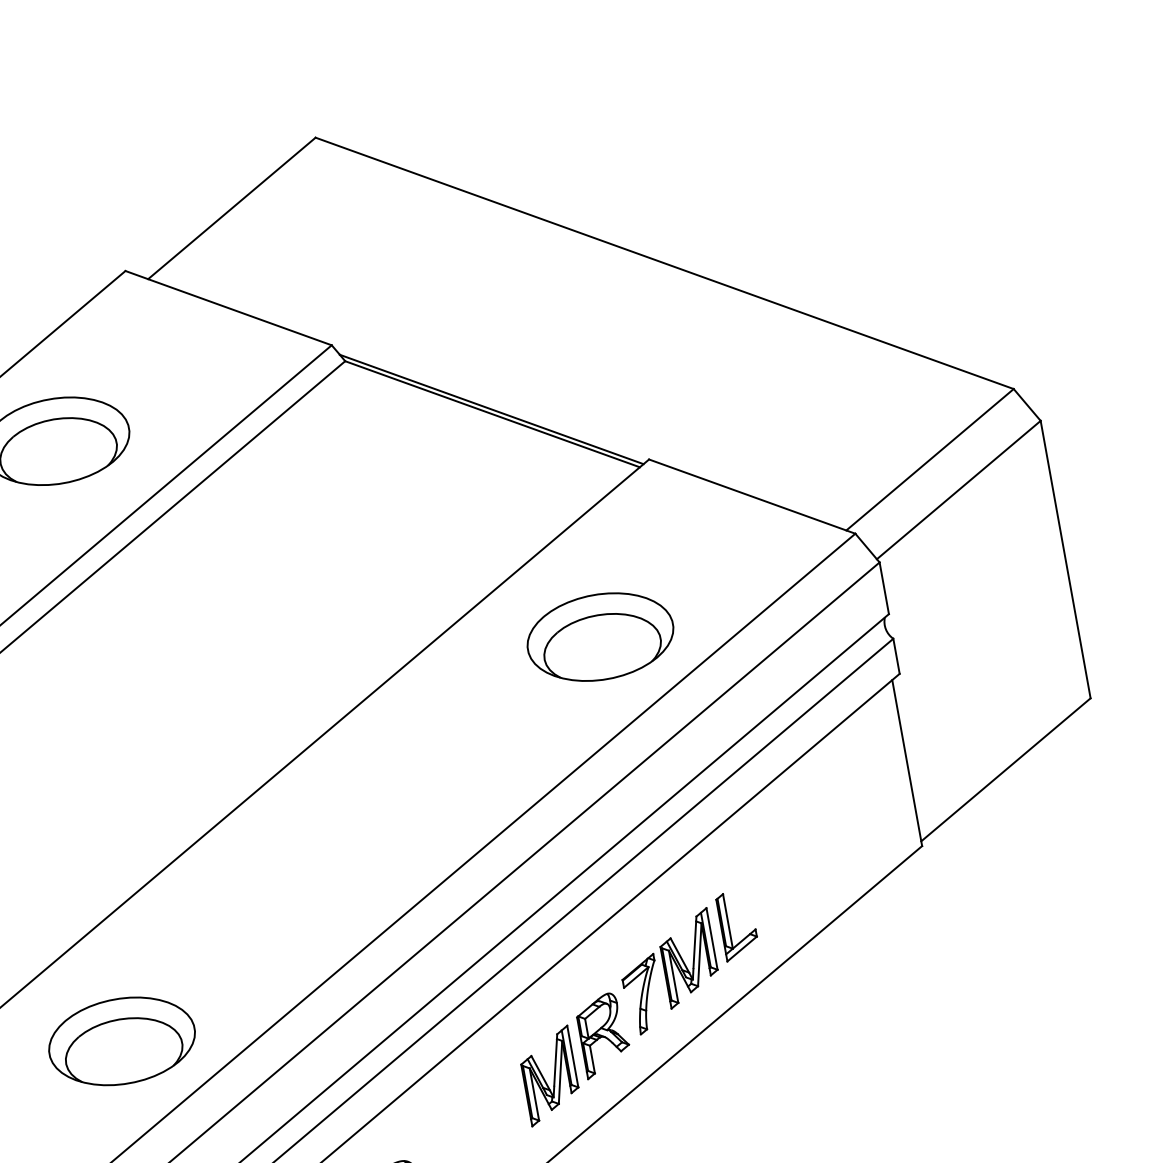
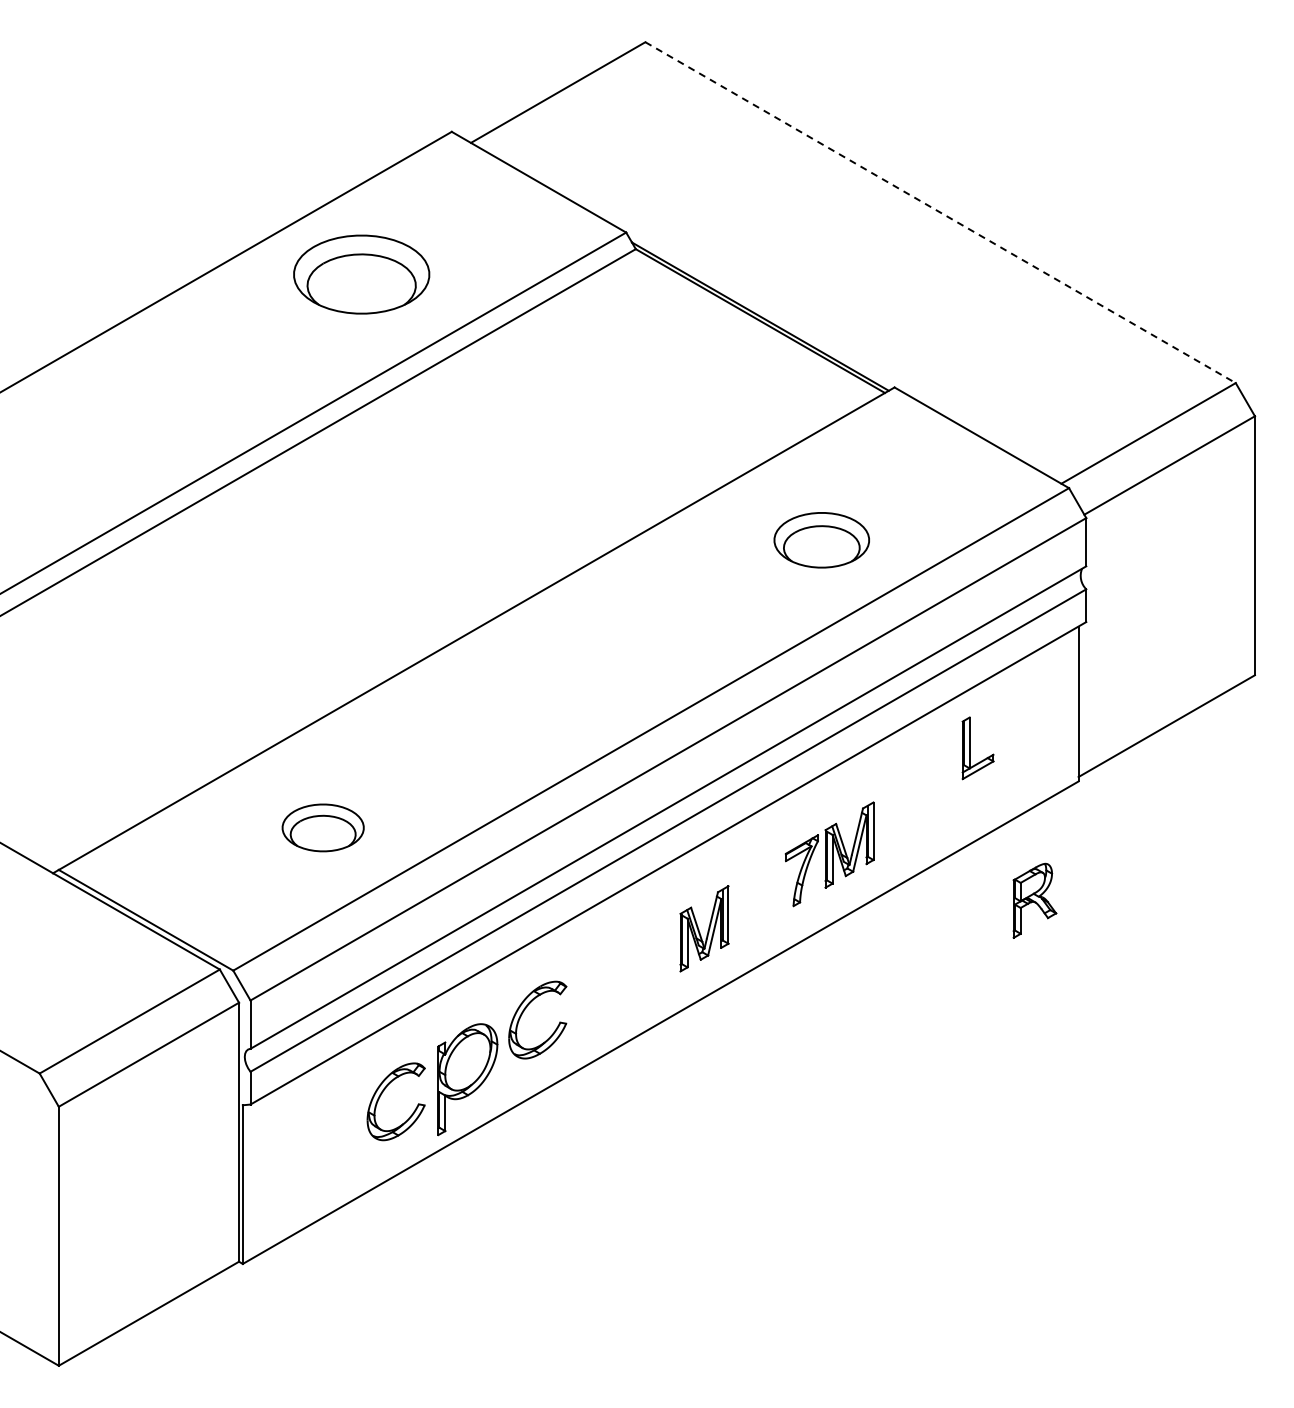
line: (664, 263) -> (940, 212), solid -> dashed
part: (600, 637) -> (821, 540), size x0.7
part: (729, 927) -> (970, 748), moved
part: (603, 1035) -> (1034, 900), moved
part: (121, 1041) -> (322, 827), size x0.6

